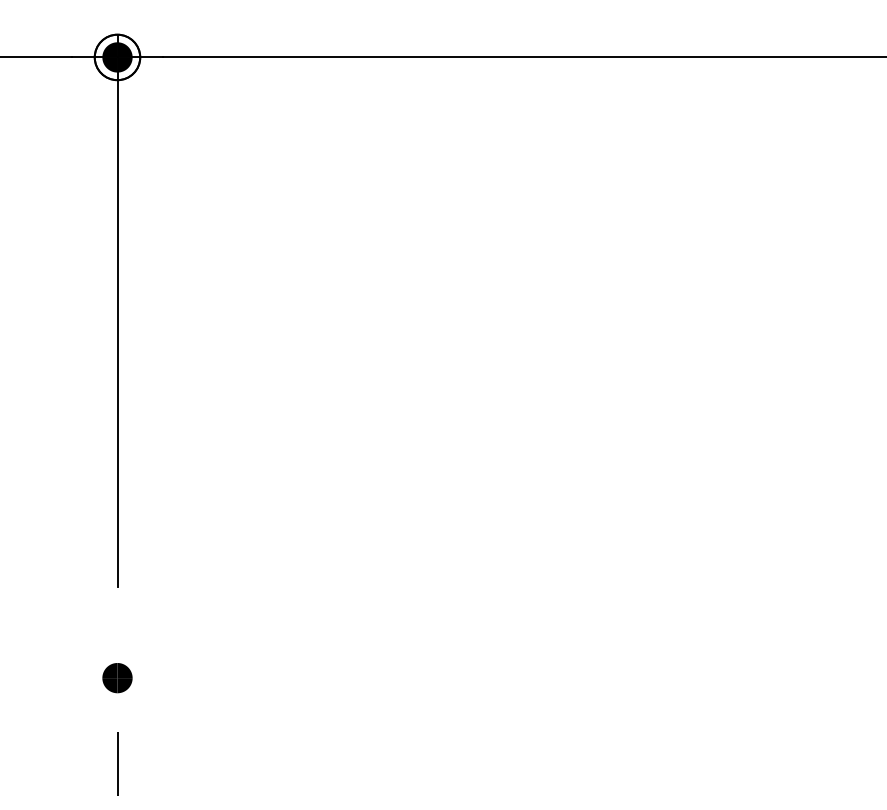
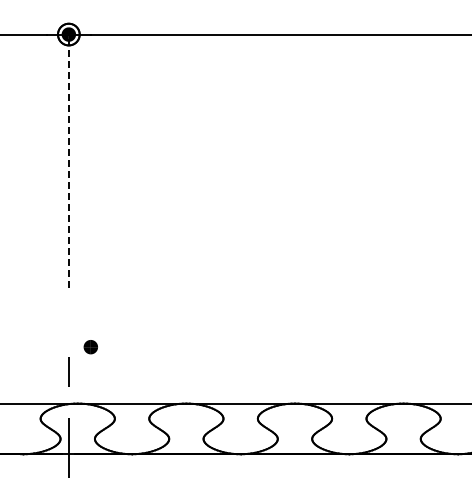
line: (116, 310) -> (68, 155), solid -> dashed
part: (116, 678) -> (90, 347), moved

